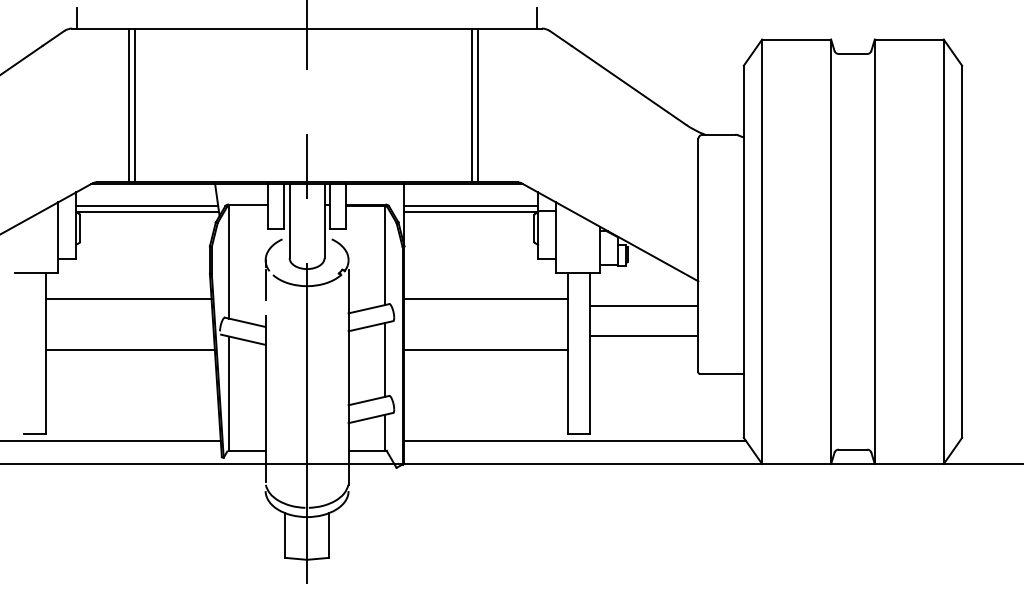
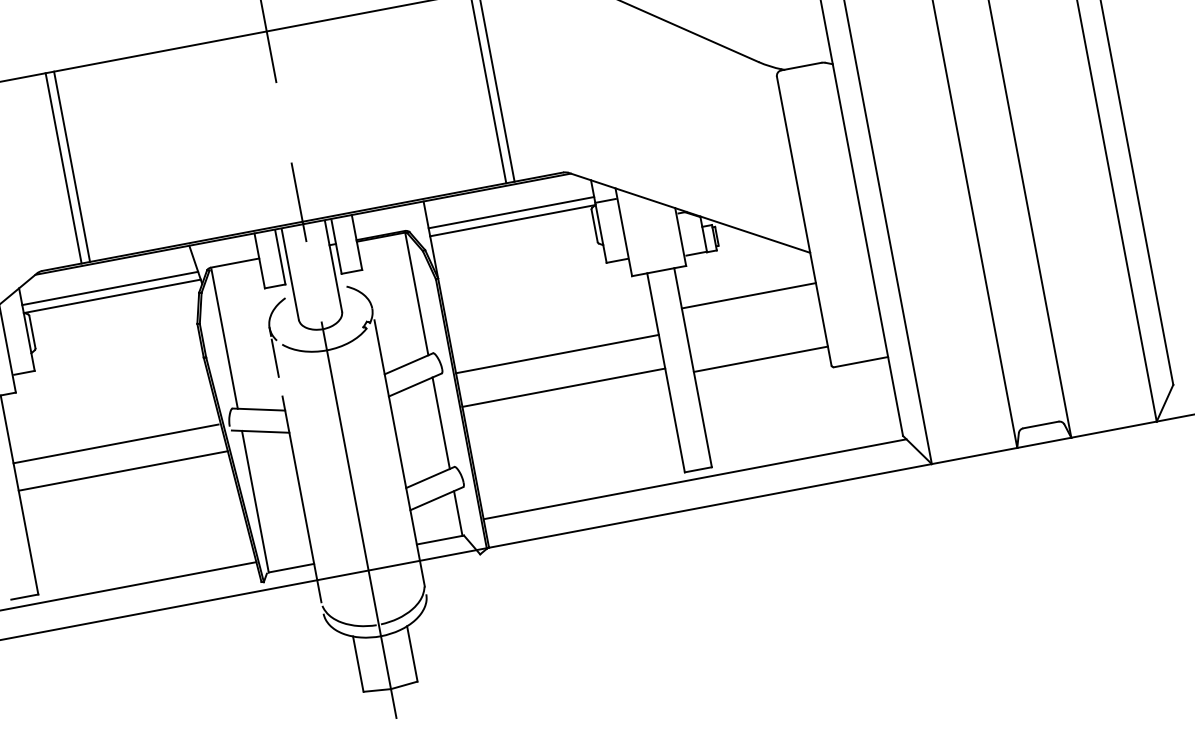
line: (128, 299) -> (115, 444), moved
line: (486, 299) -> (557, 354), moved
line: (644, 336) -> (761, 359), moved

